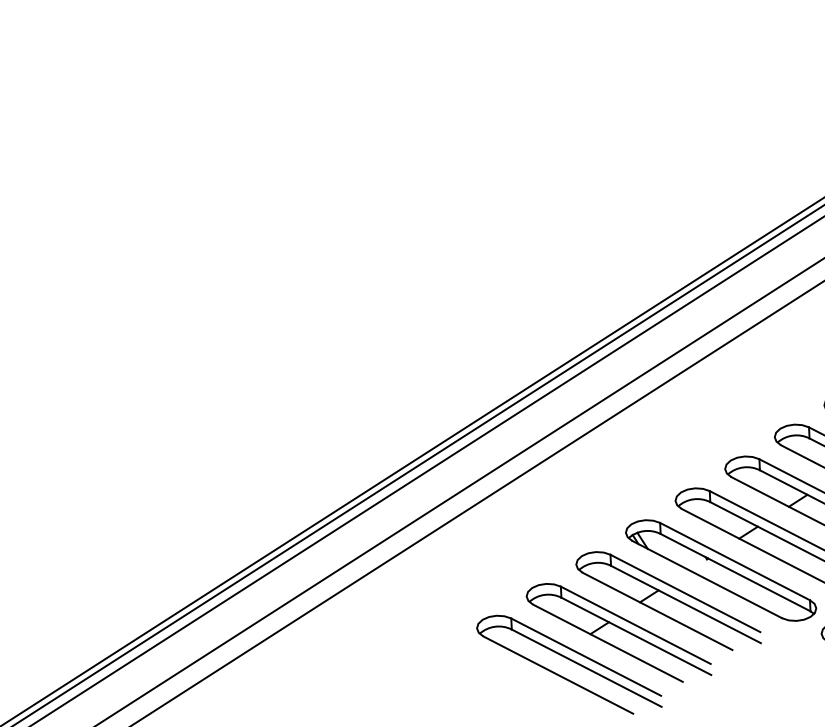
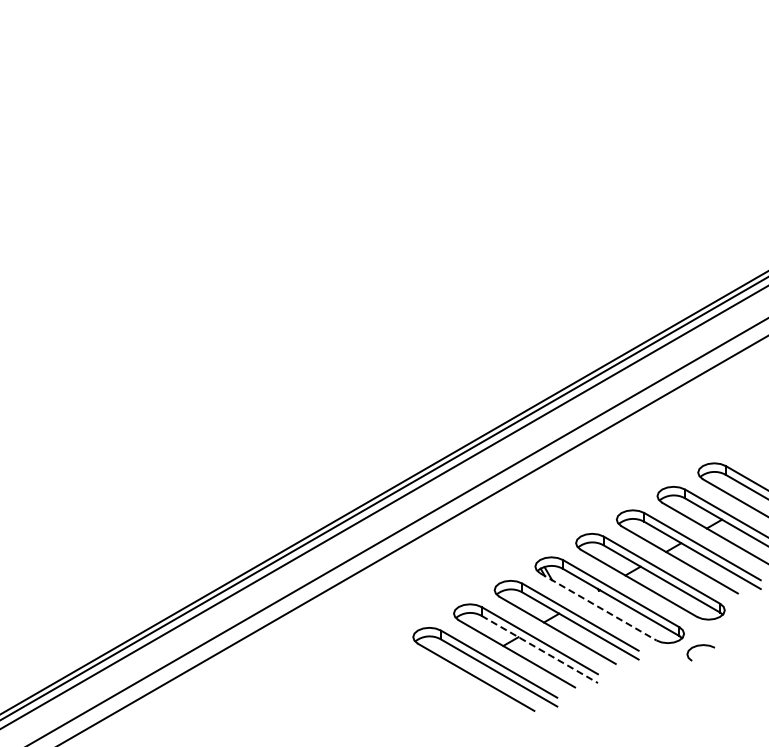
line: (707, 580) -> (598, 607), solid -> dashed
line: (637, 636) -> (540, 649), solid -> dashed

